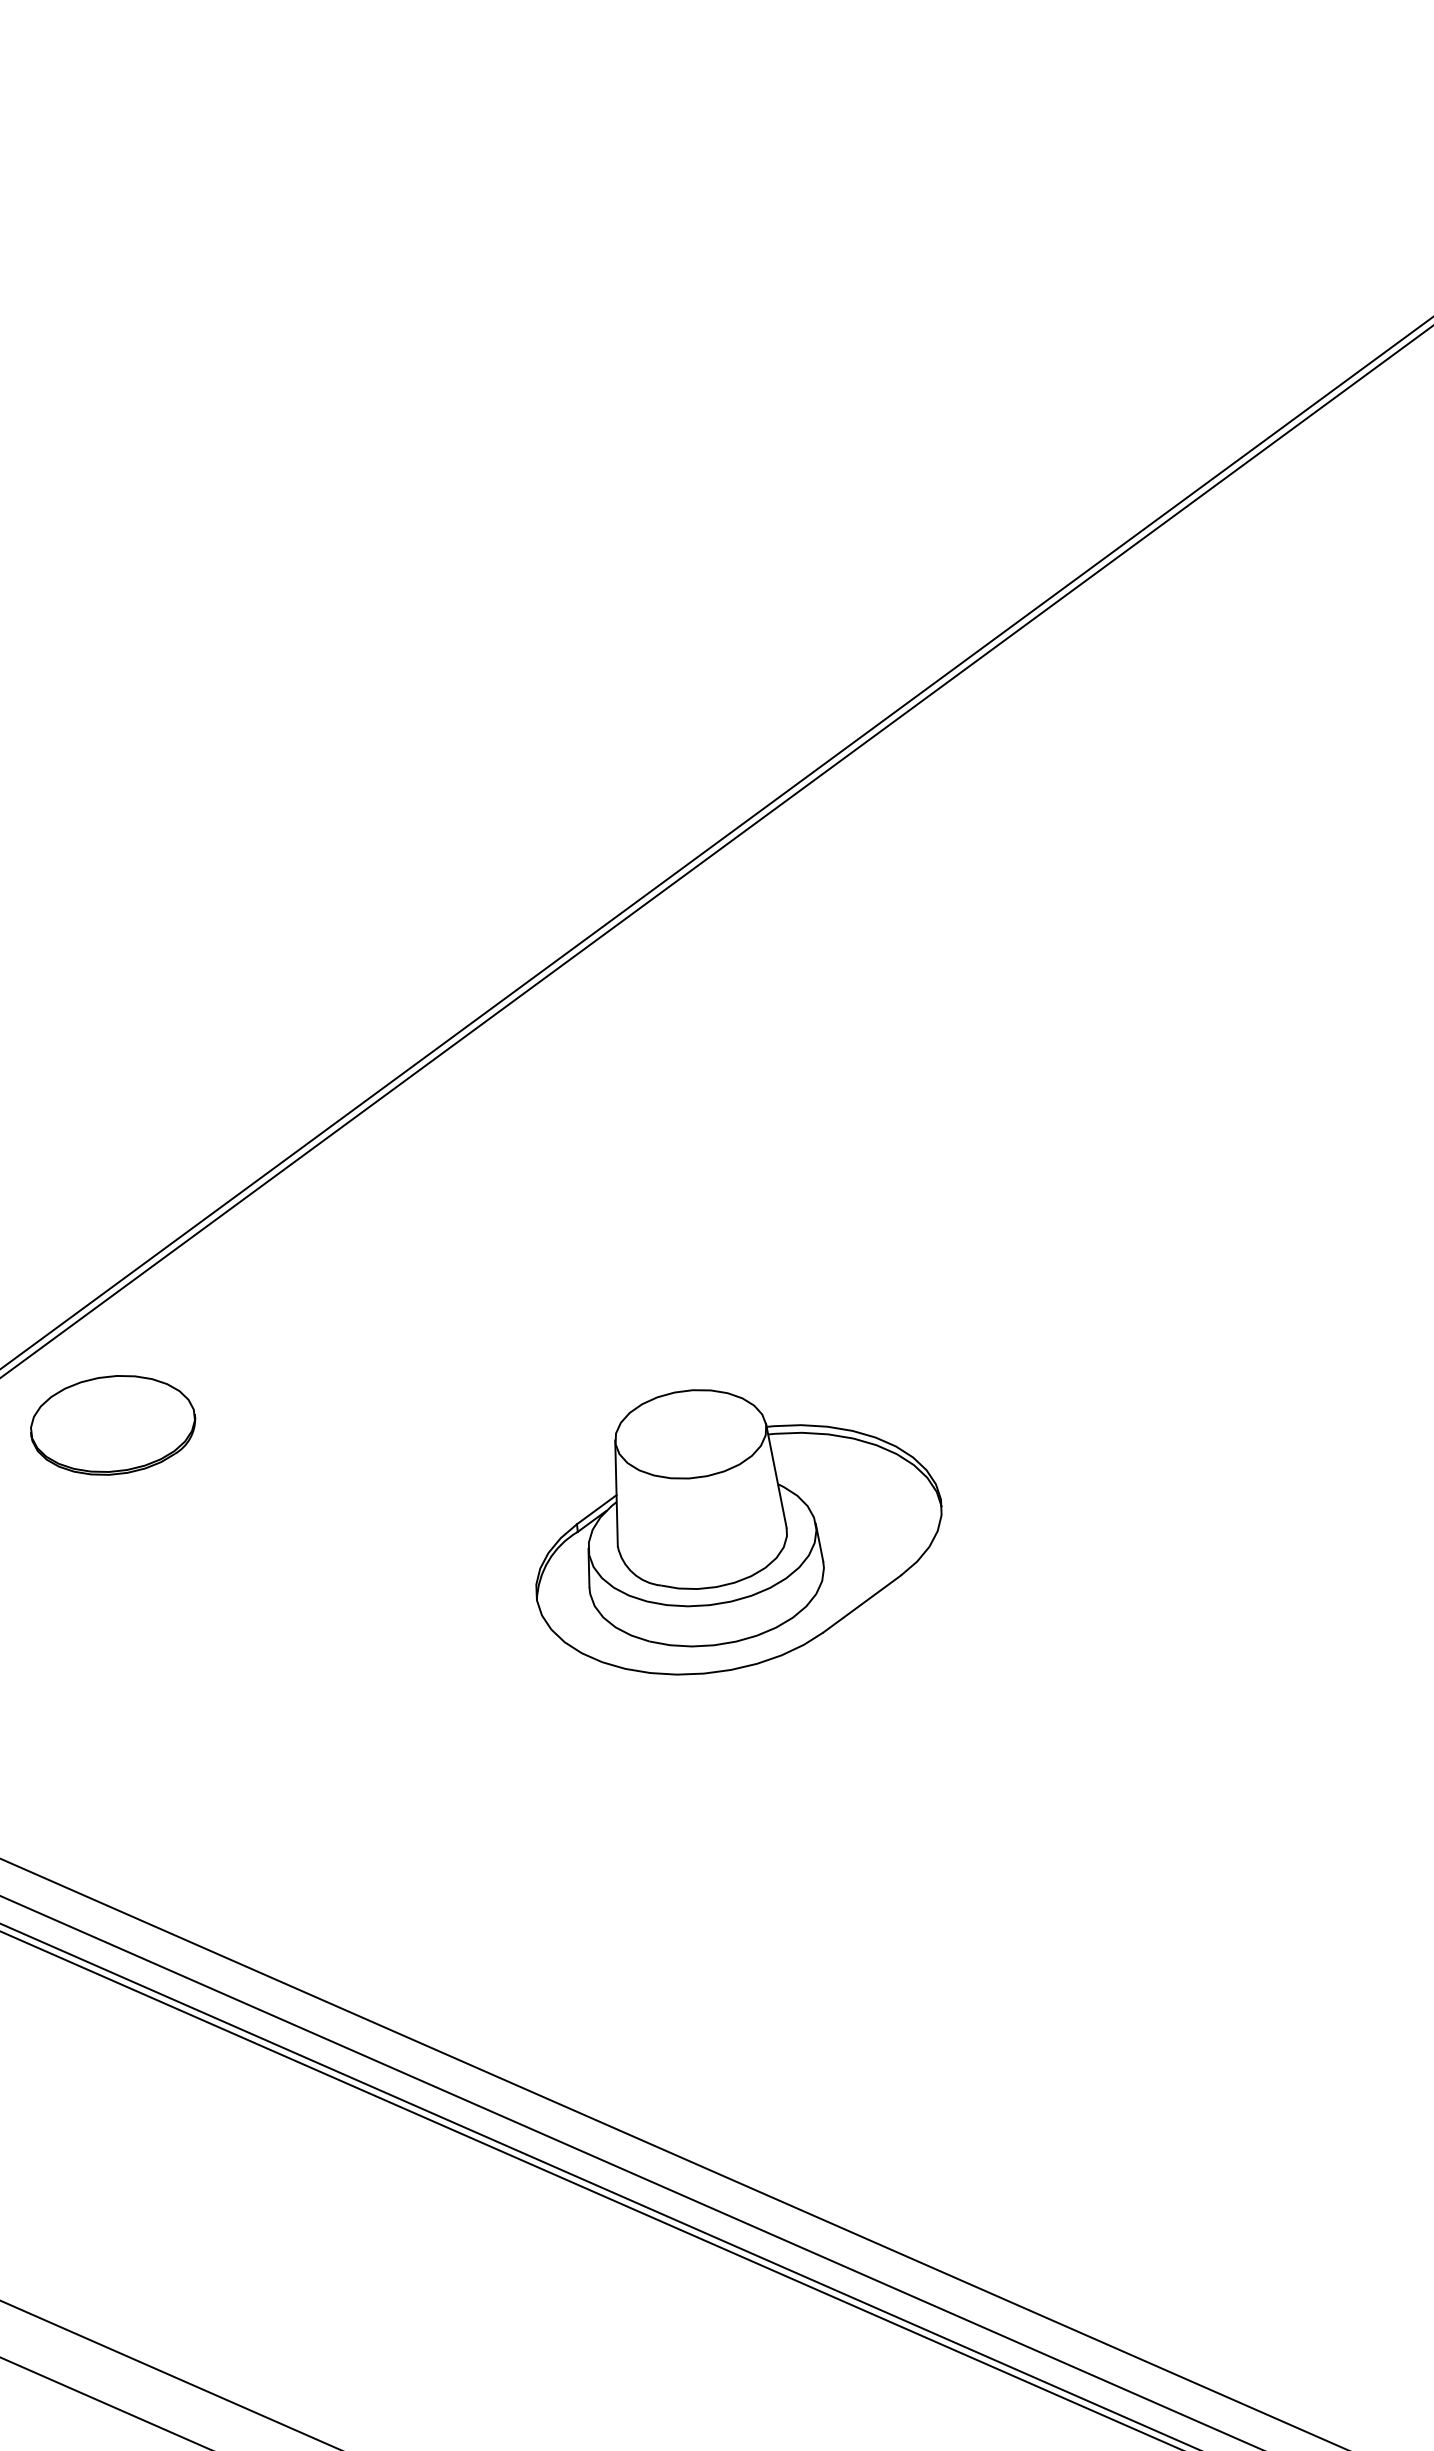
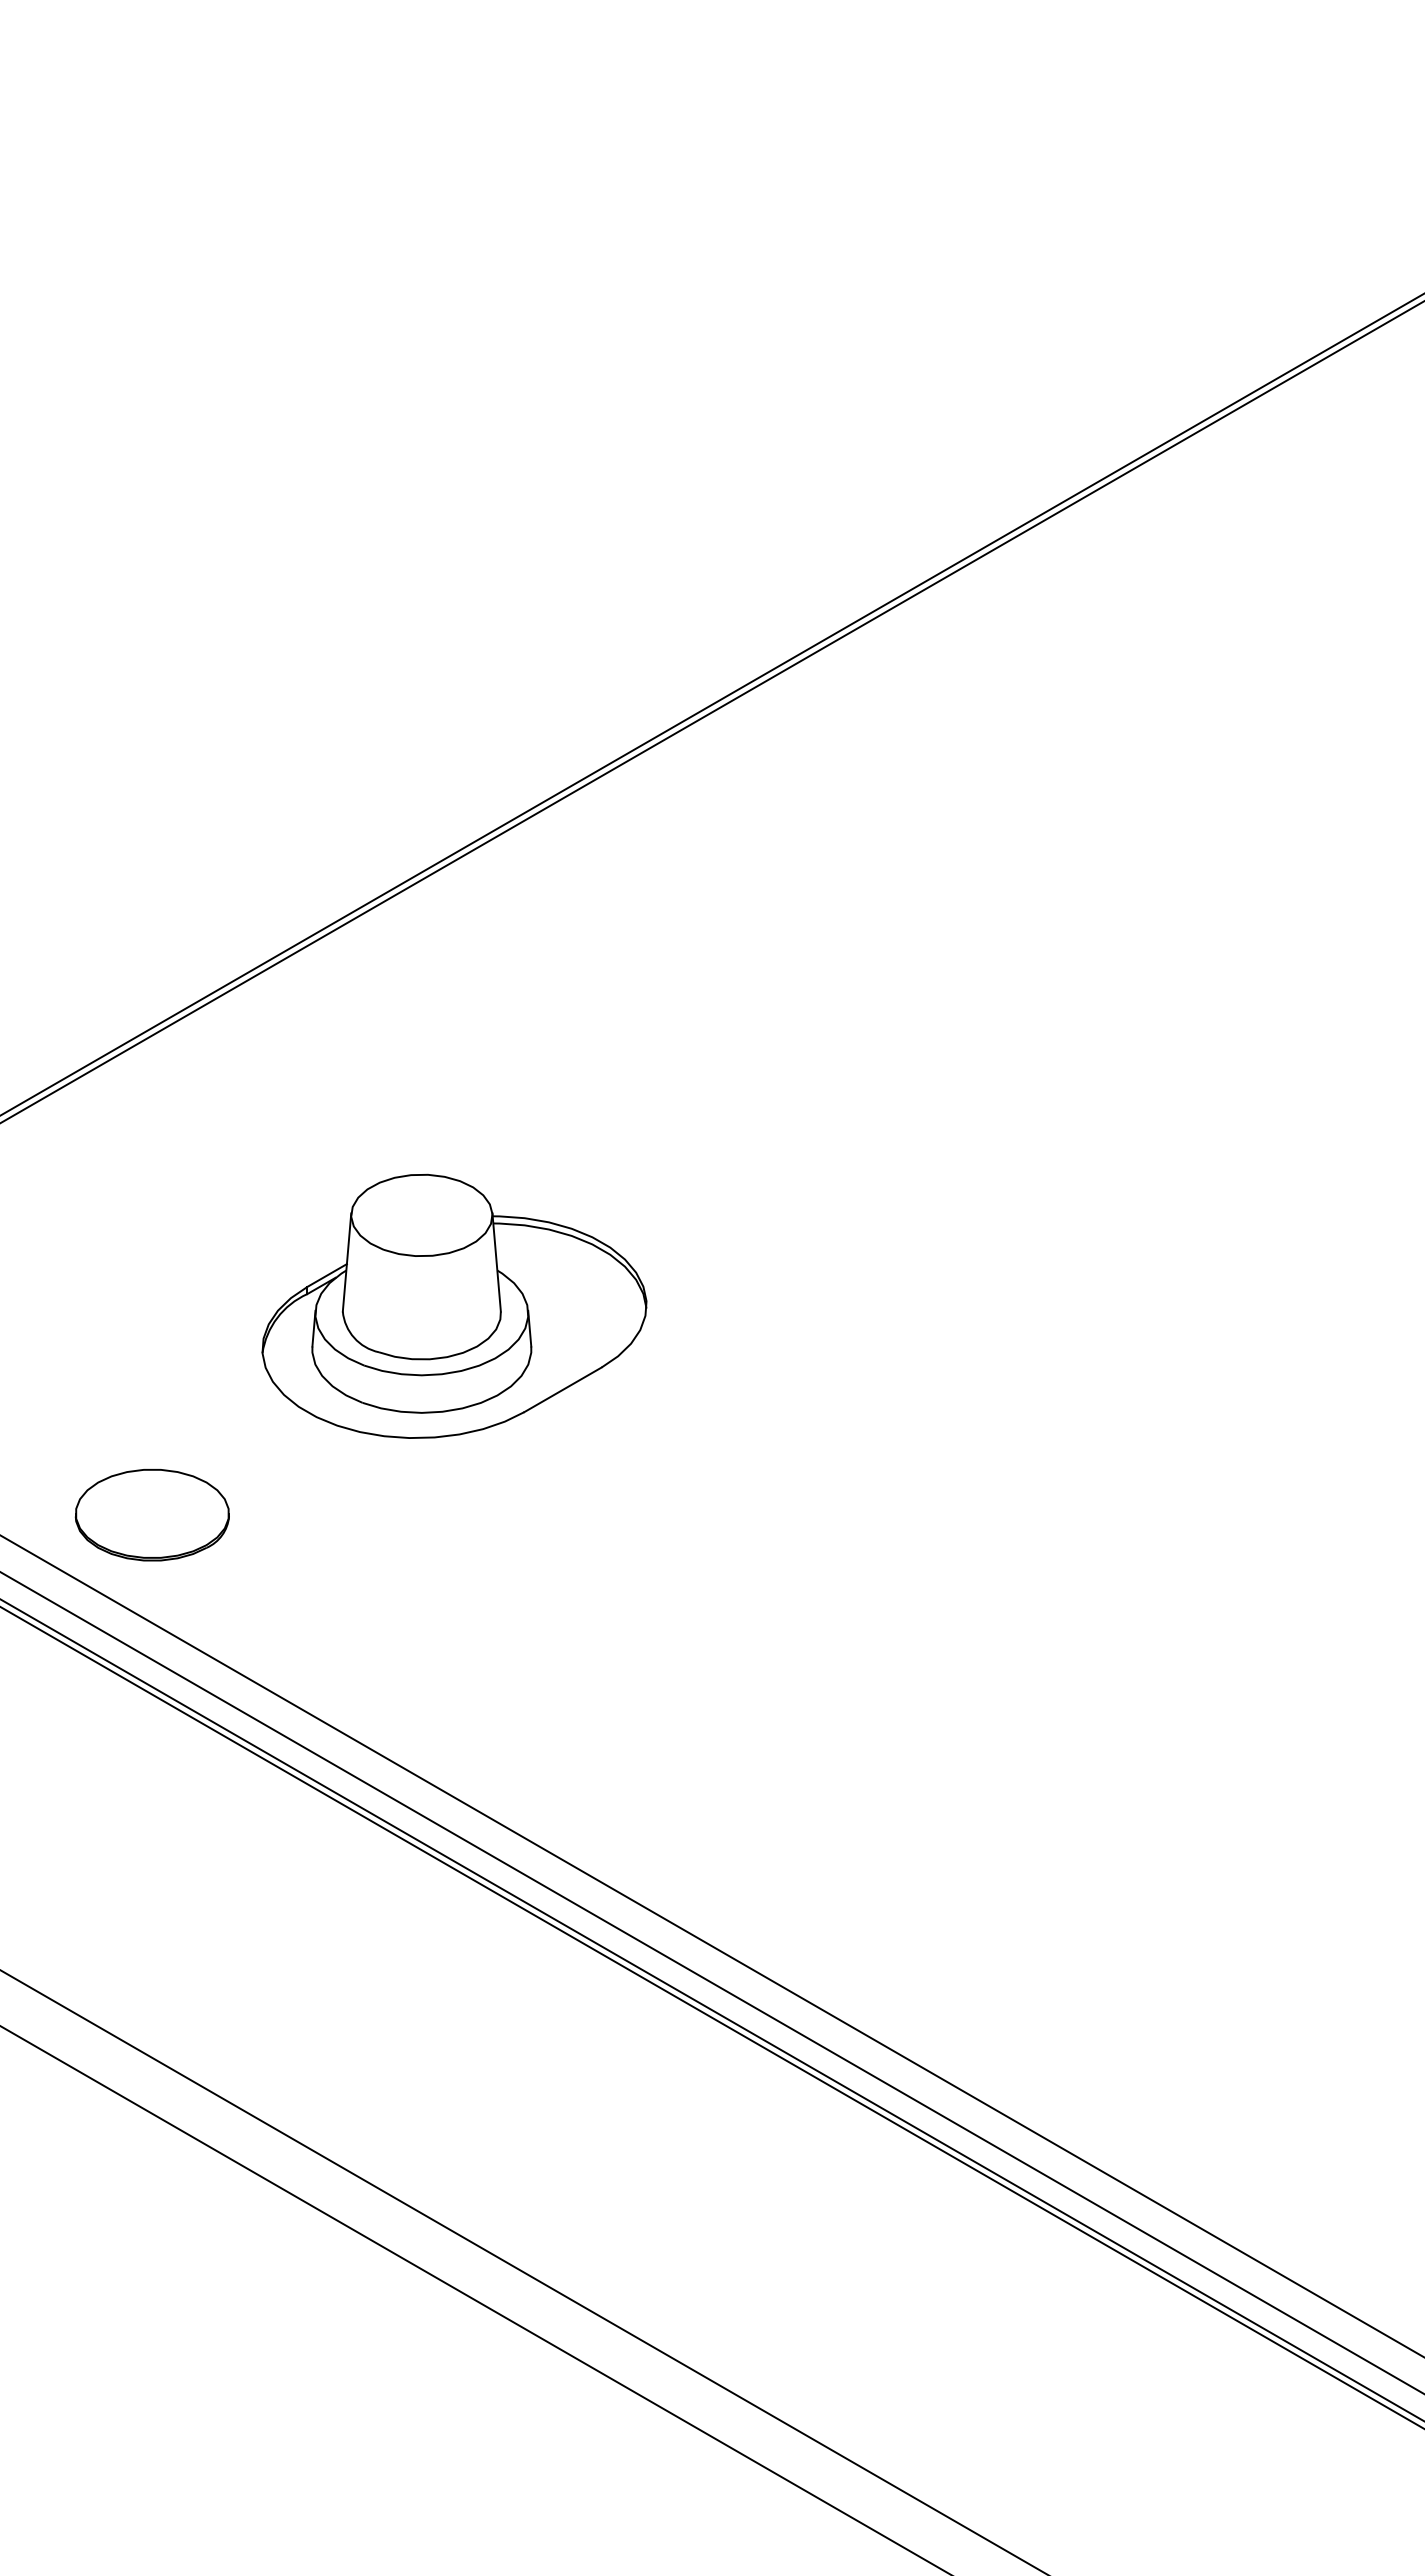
part: (112, 1425) -> (151, 1515), moved
part: (736, 1526) -> (454, 1305), moved

